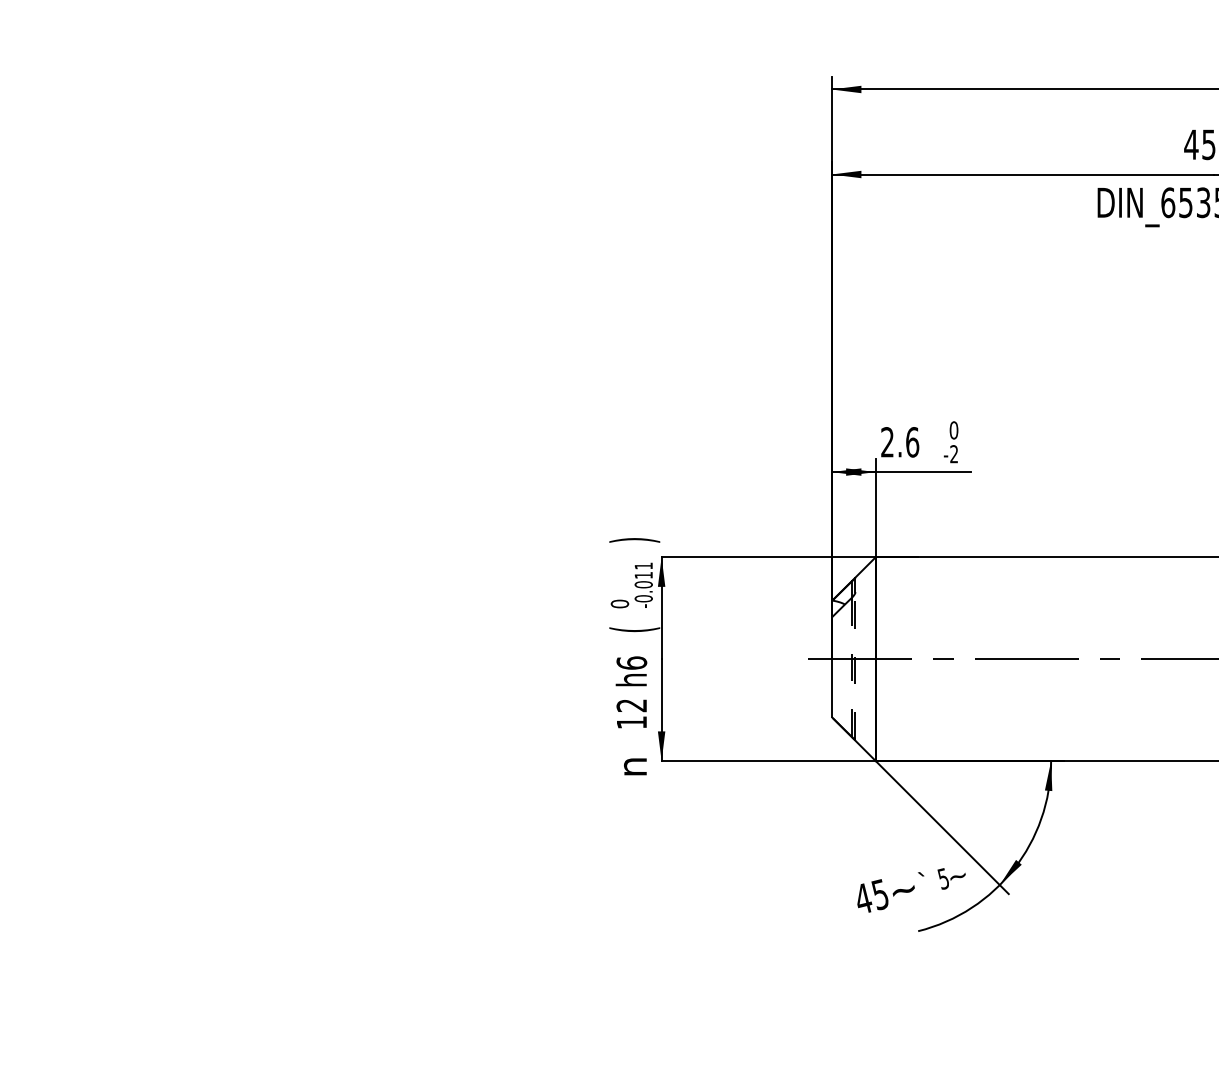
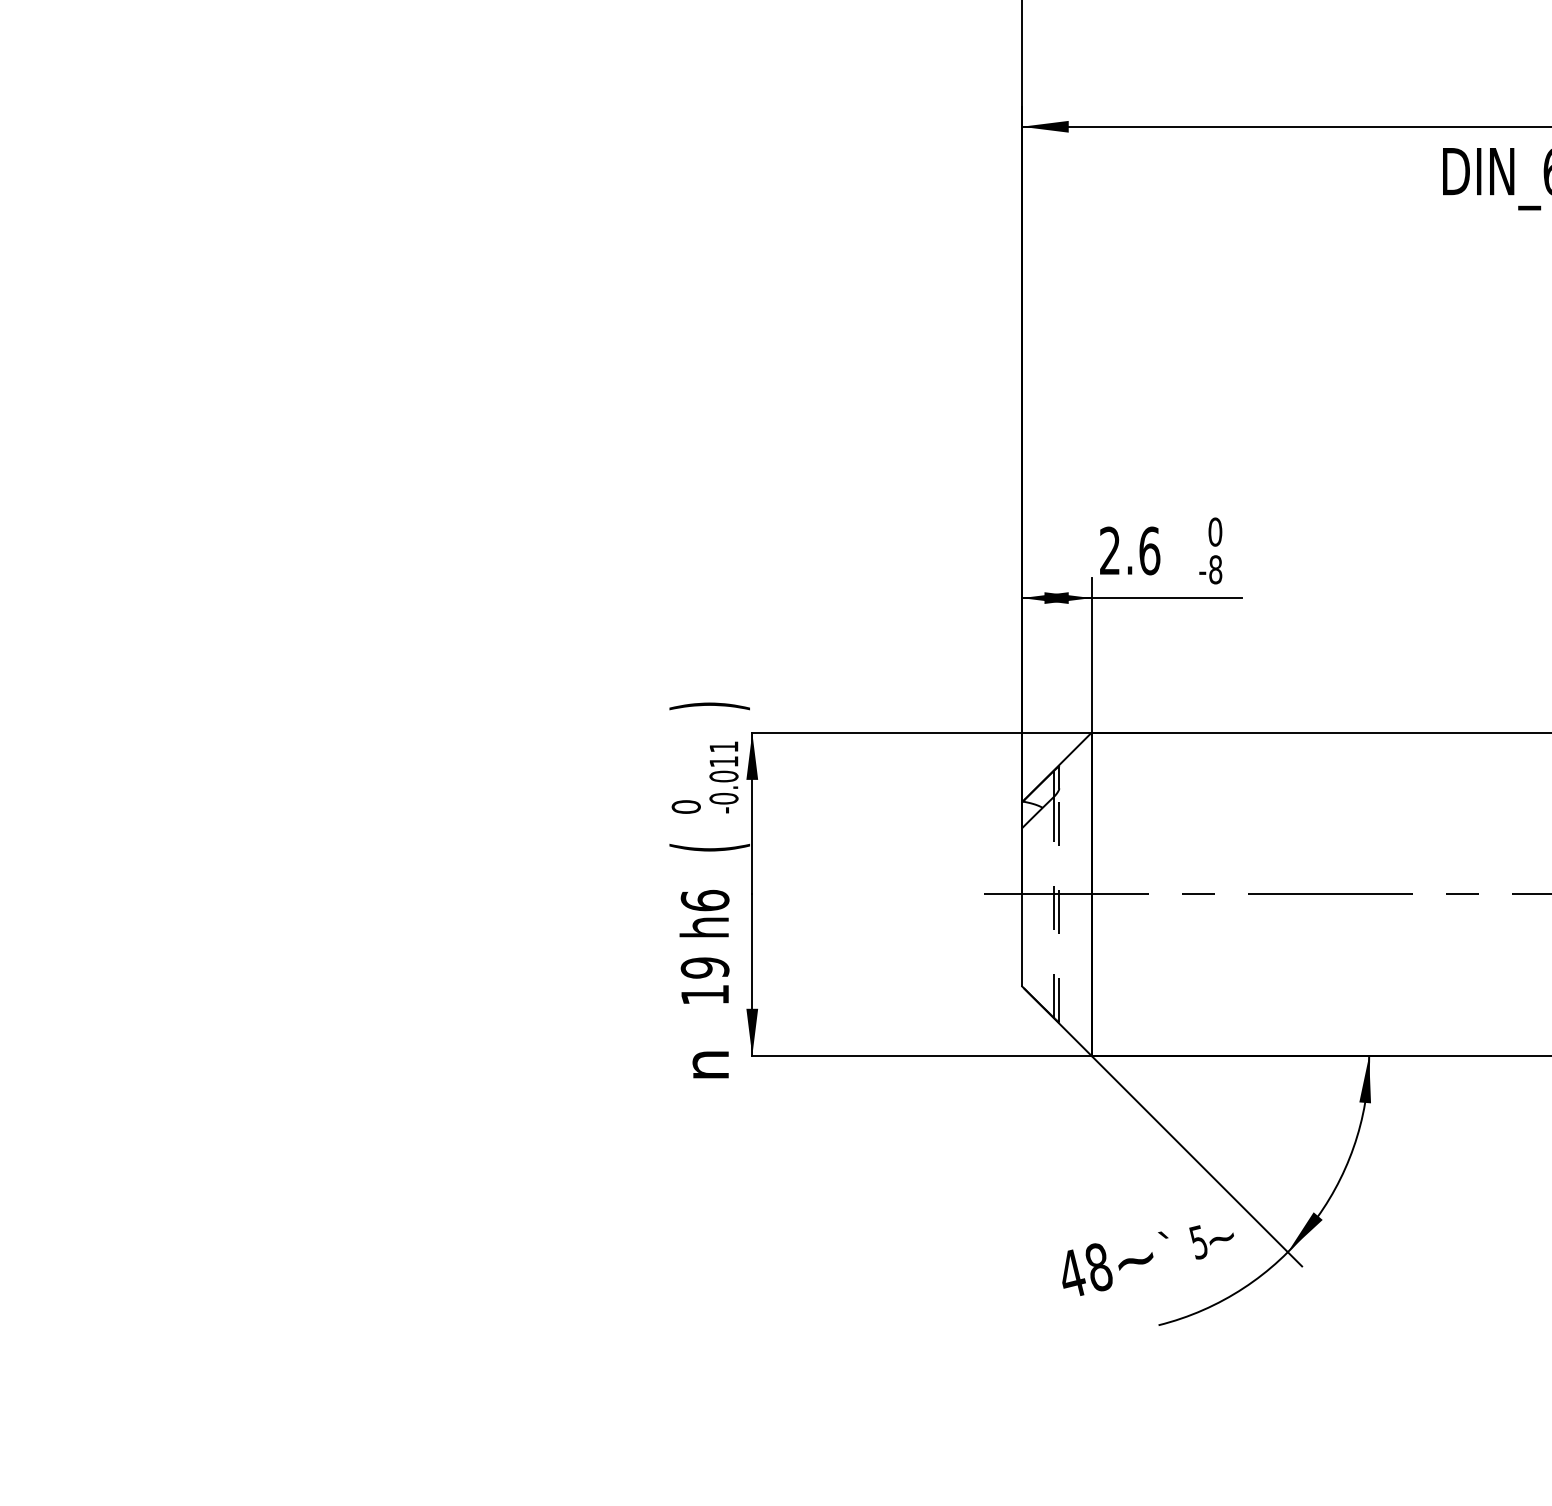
text: (954, 454) -> (1216, 570), -2 -> -8
text: (631, 705) -> (704, 967), 12 -> 19
text: (880, 894) -> (1098, 1267), 45 -> 48

